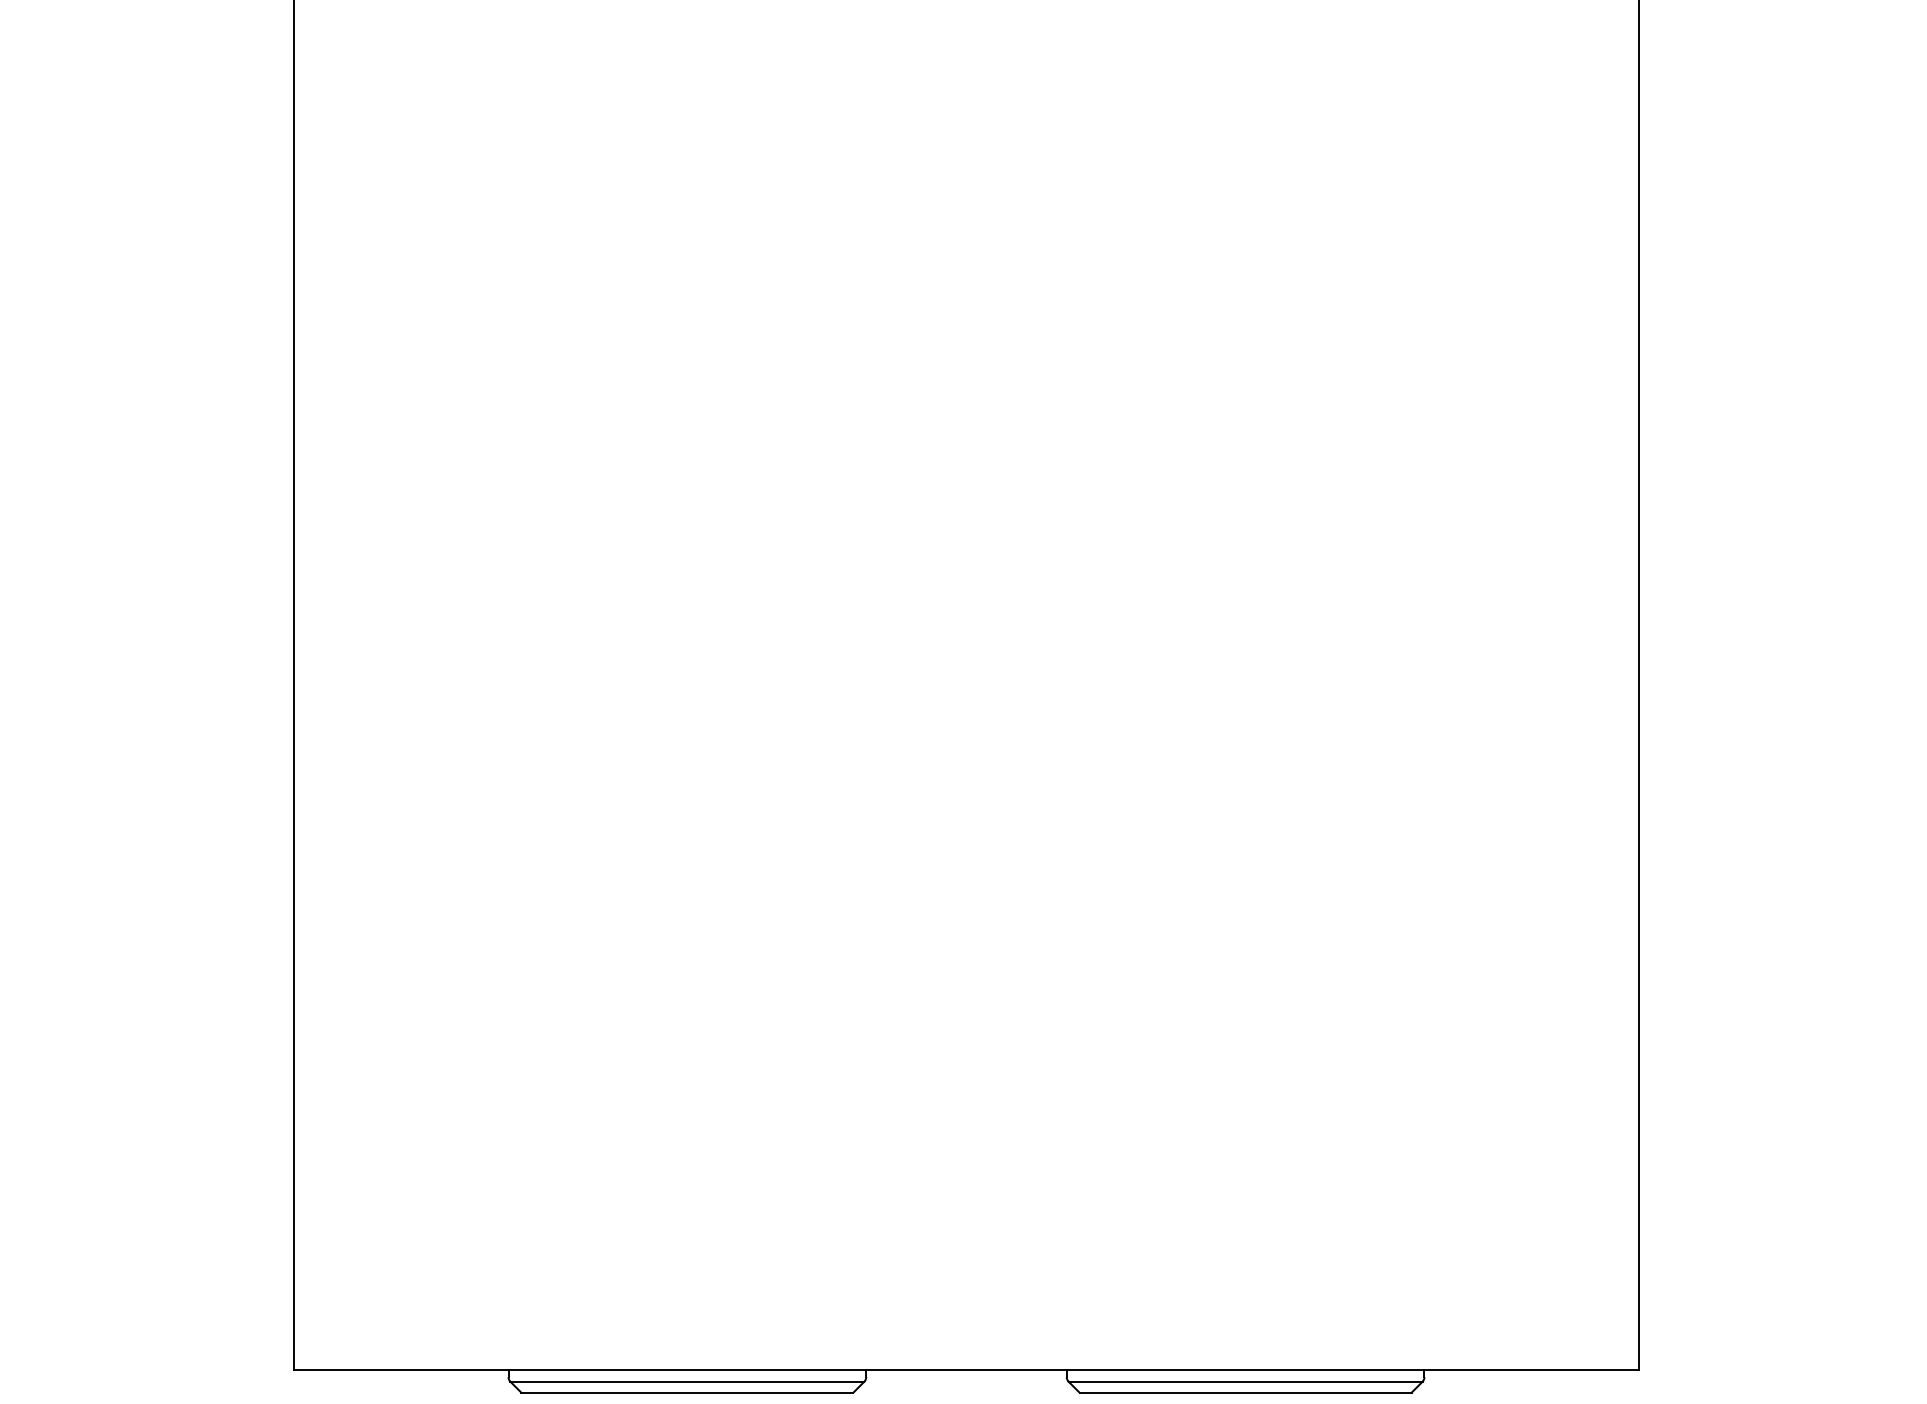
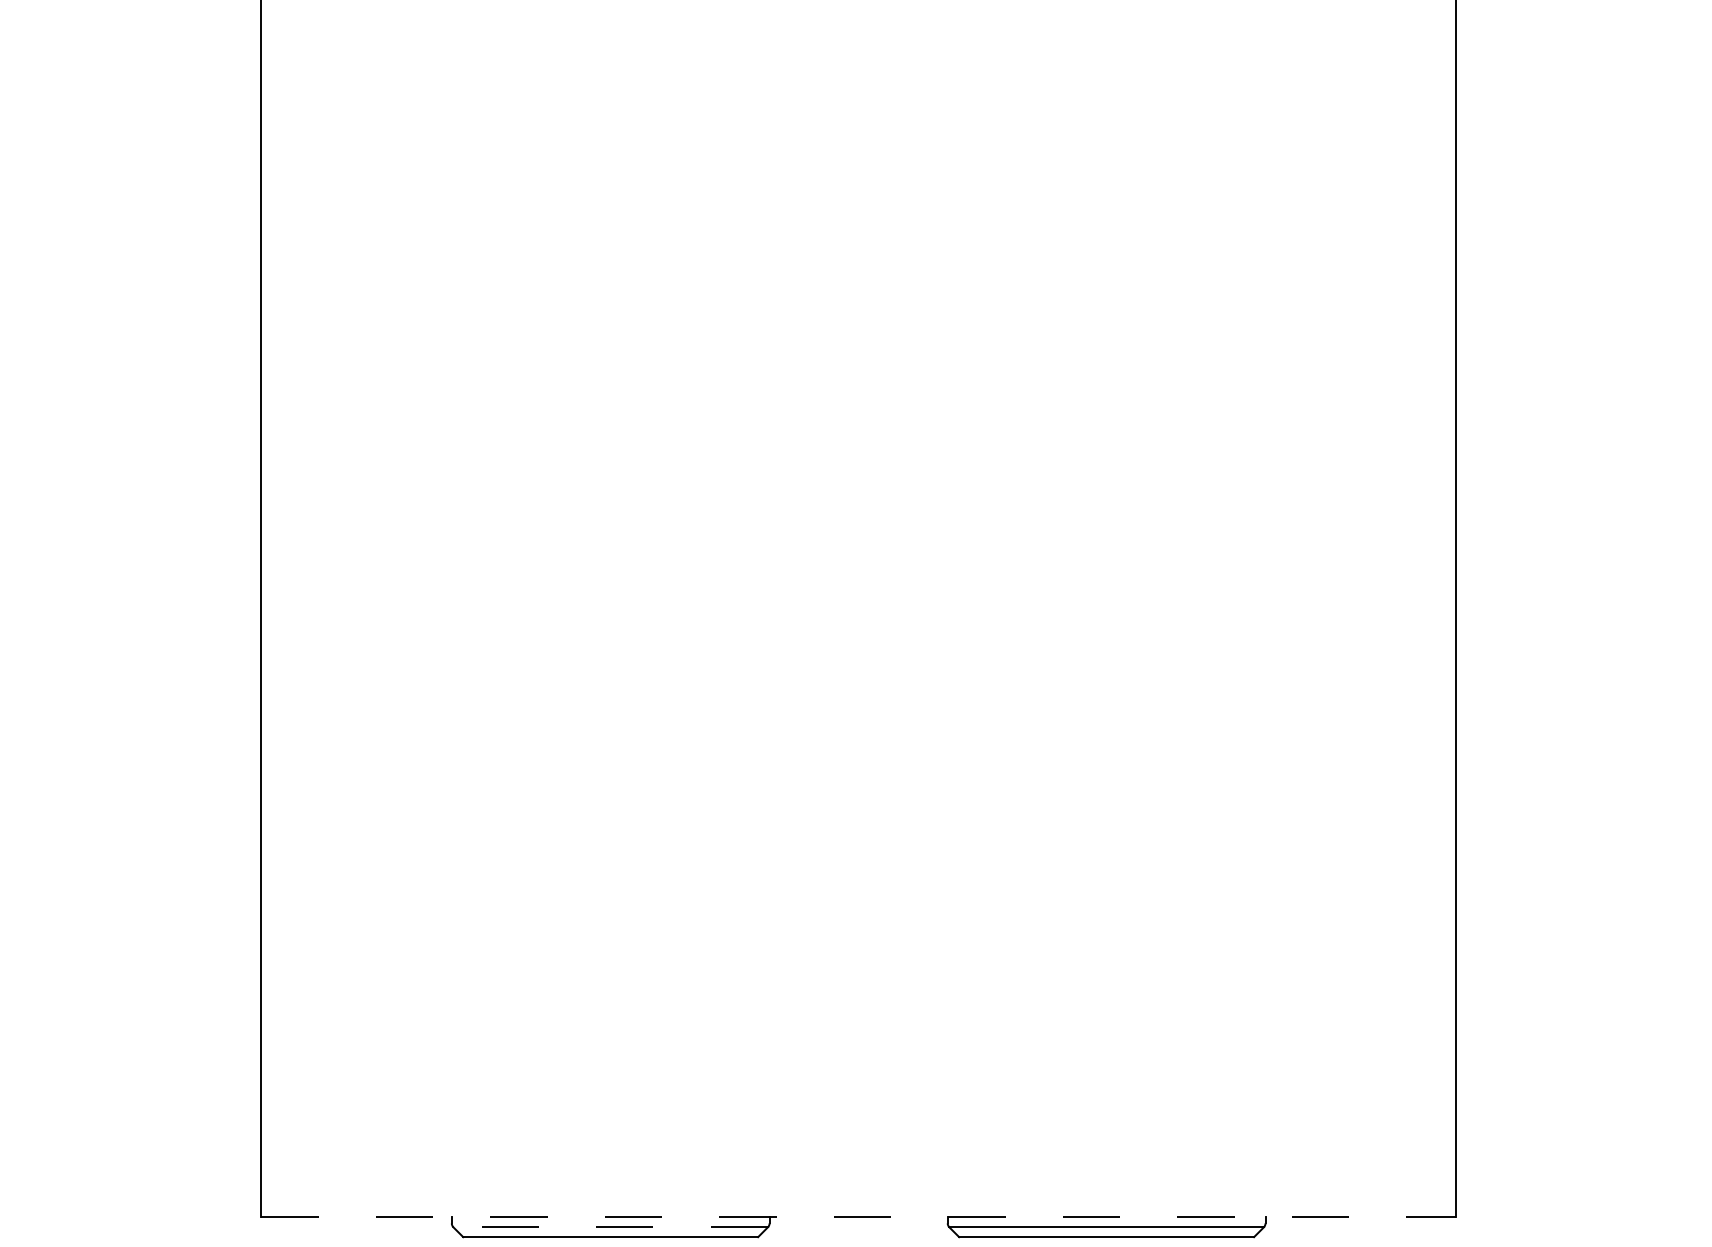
line: (966, 1369) -> (858, 1216), solid -> dashed
line: (687, 1381) -> (610, 1227), solid -> dashed

